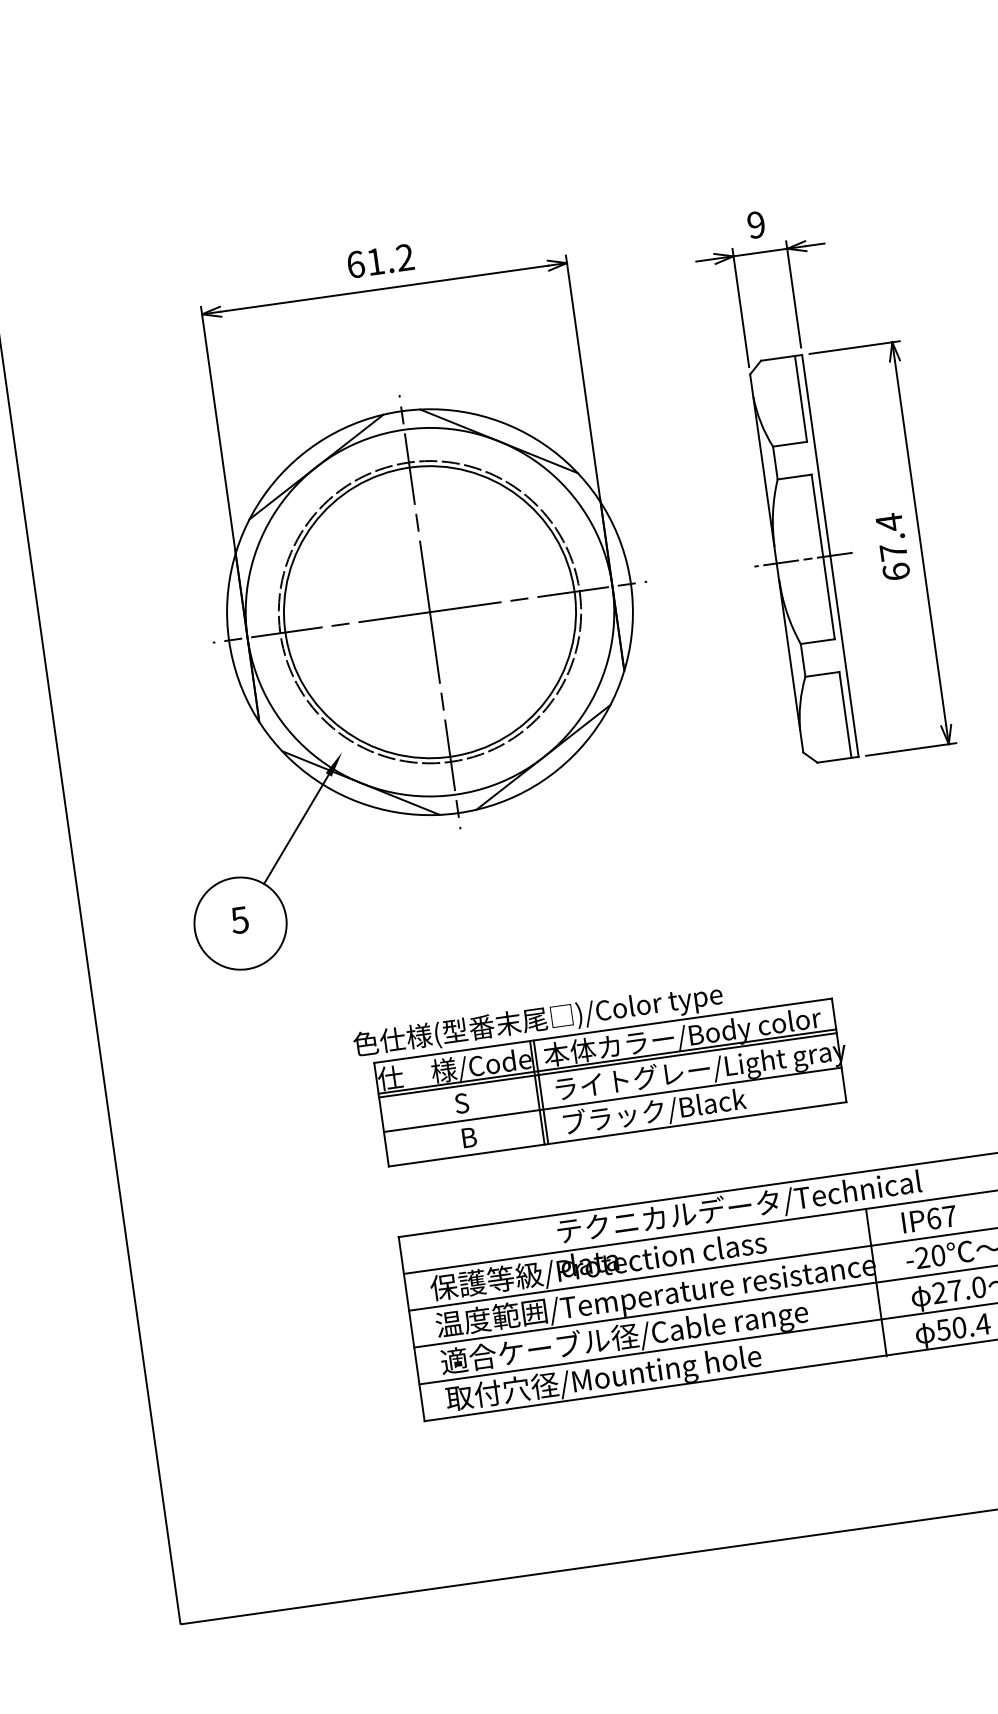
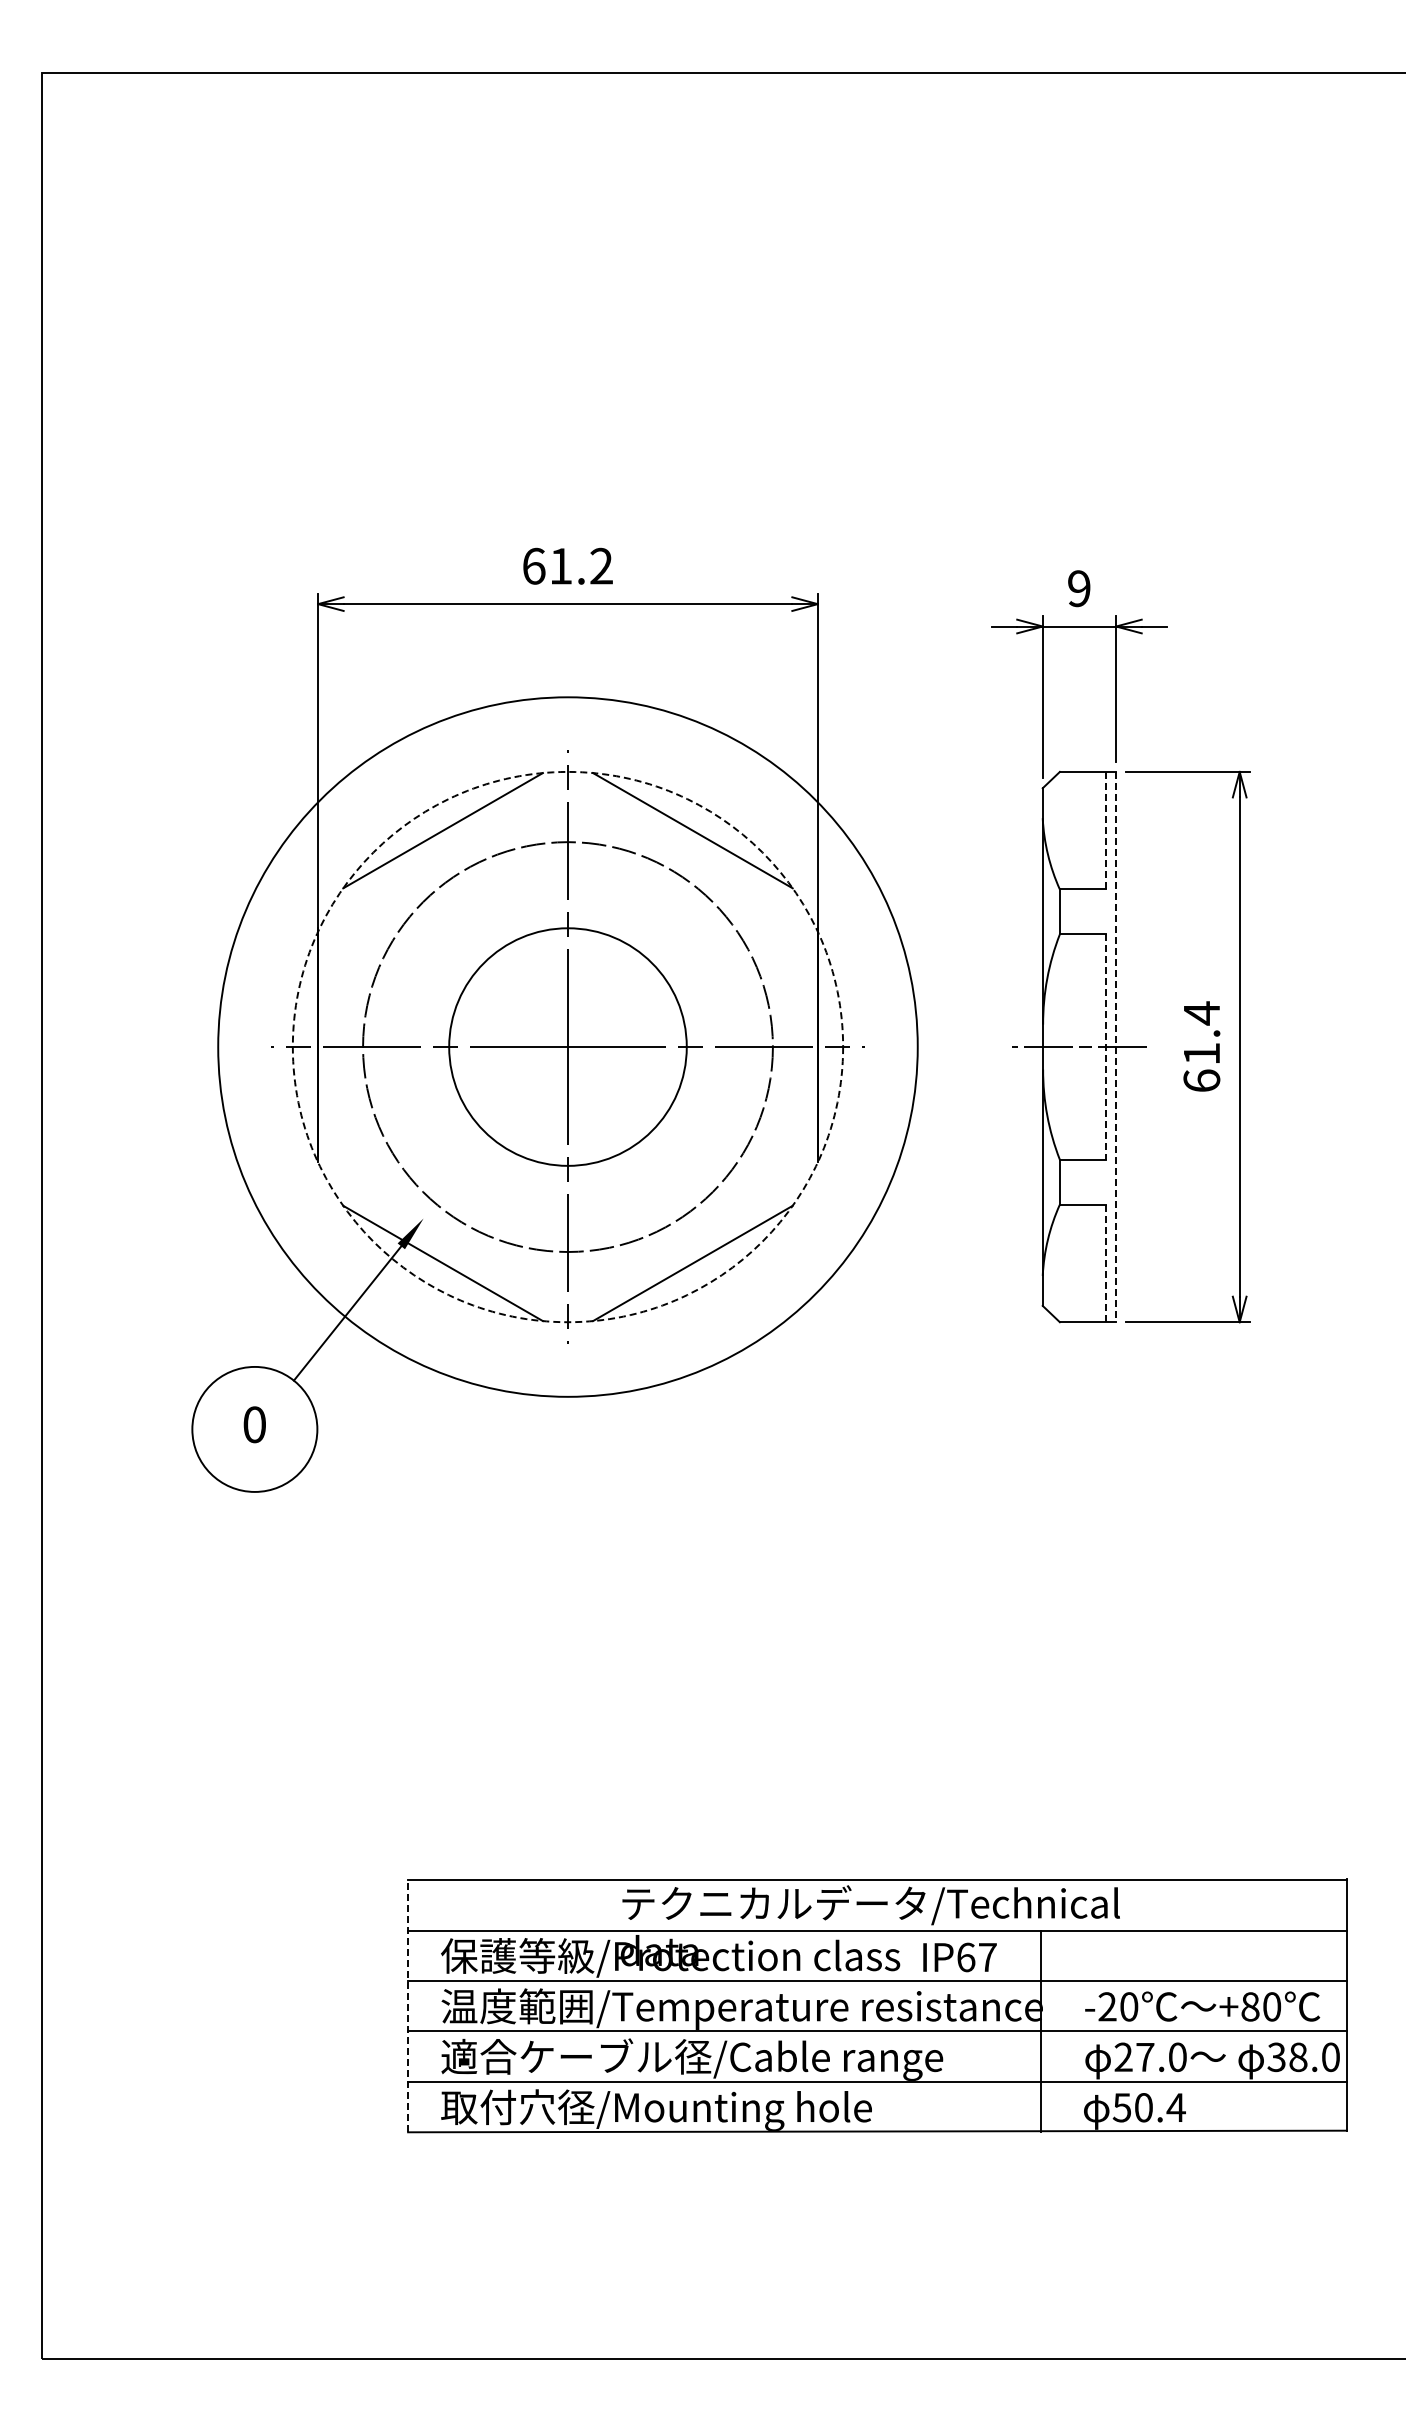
line: (801, 398) -> (1106, 830), solid -> dashed
text: (893, 551) -> (1201, 1053), 67.4 -> 61.4
line: (830, 556) -> (1116, 1047), solid -> dashed
line: (823, 557) -> (1106, 1047), solid -> dashed
circle: (429, 611) -> (567, 1046), size x1.4
circle: (429, 611) -> (567, 1046), solid -> dashed
circle: (429, 612) -> (567, 1047), size x0.6
line: (845, 714) -> (1106, 1263), solid -> dashed
text: (239, 920) -> (253, 1424), 5 -> 0
part: (602, 1067) -> (713, 1690), removed
text: (929, 1219) -> (959, 1957), moved
line: (411, 1328) -> (408, 2005), solid -> dashed

